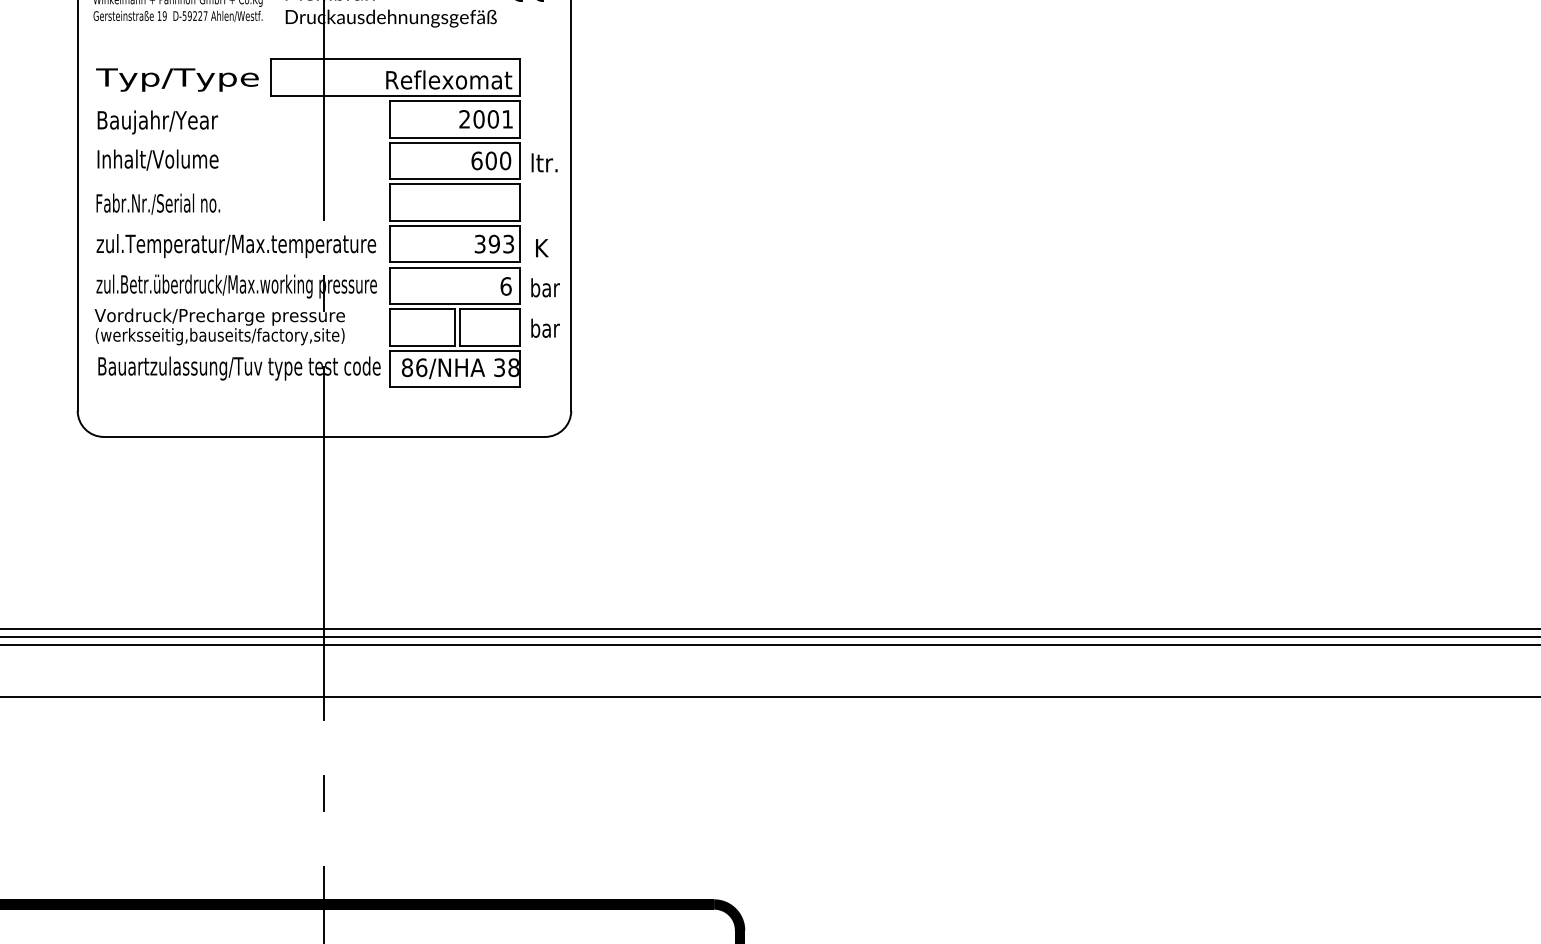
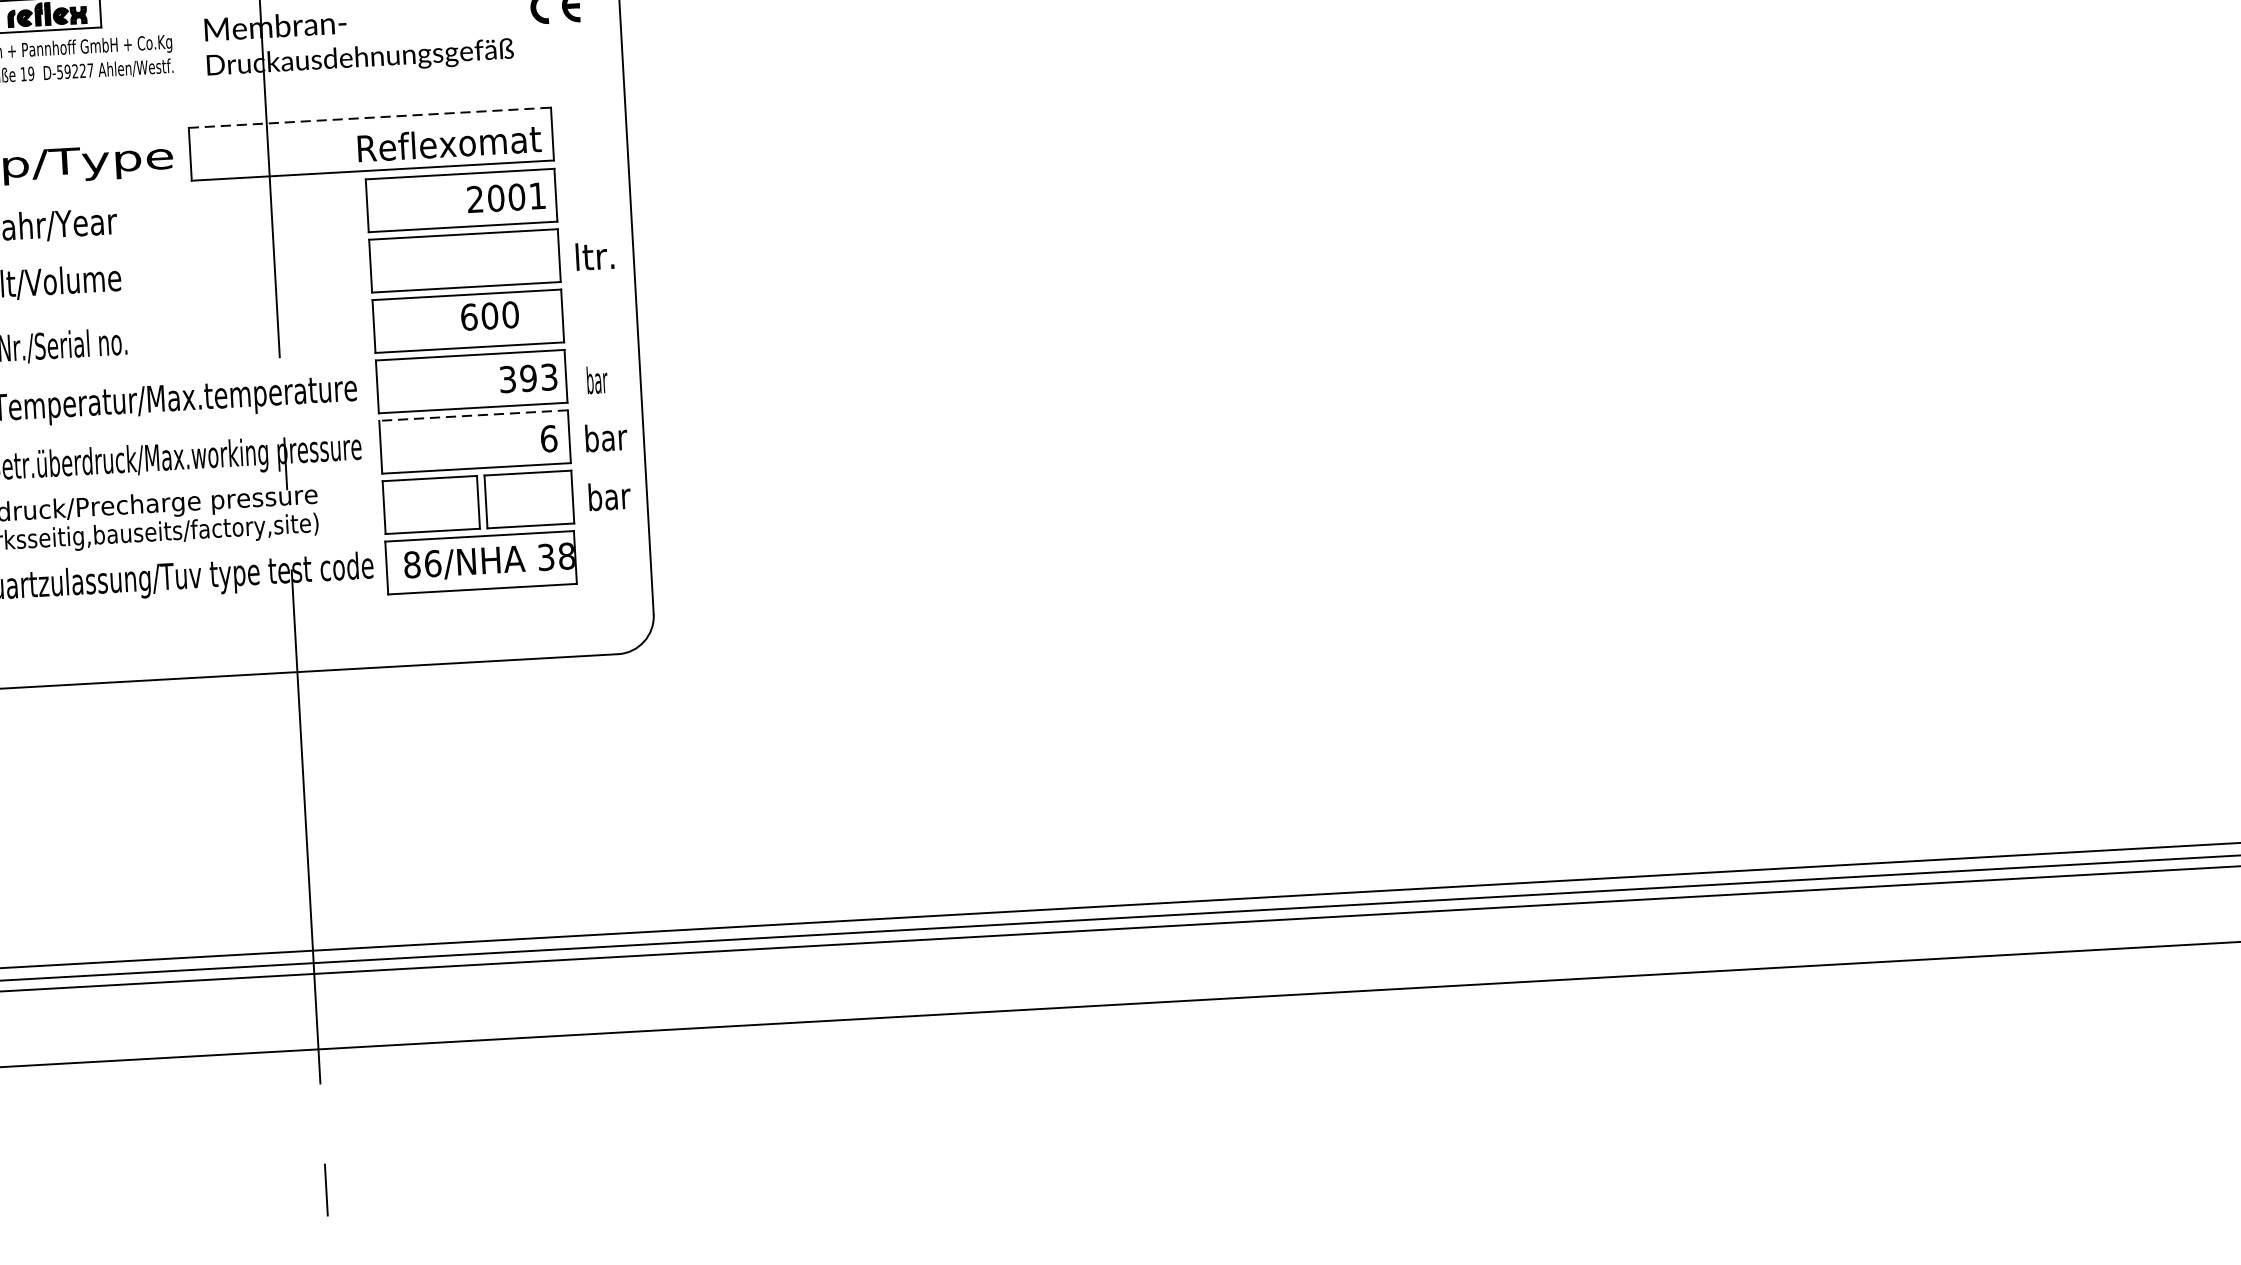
line: (395, 59) -> (369, 118), solid -> dashed
text: (491, 160) -> (490, 315), moved
text: (541, 247) -> (597, 379), K -> bar
line: (455, 267) -> (473, 415), solid -> dashed

